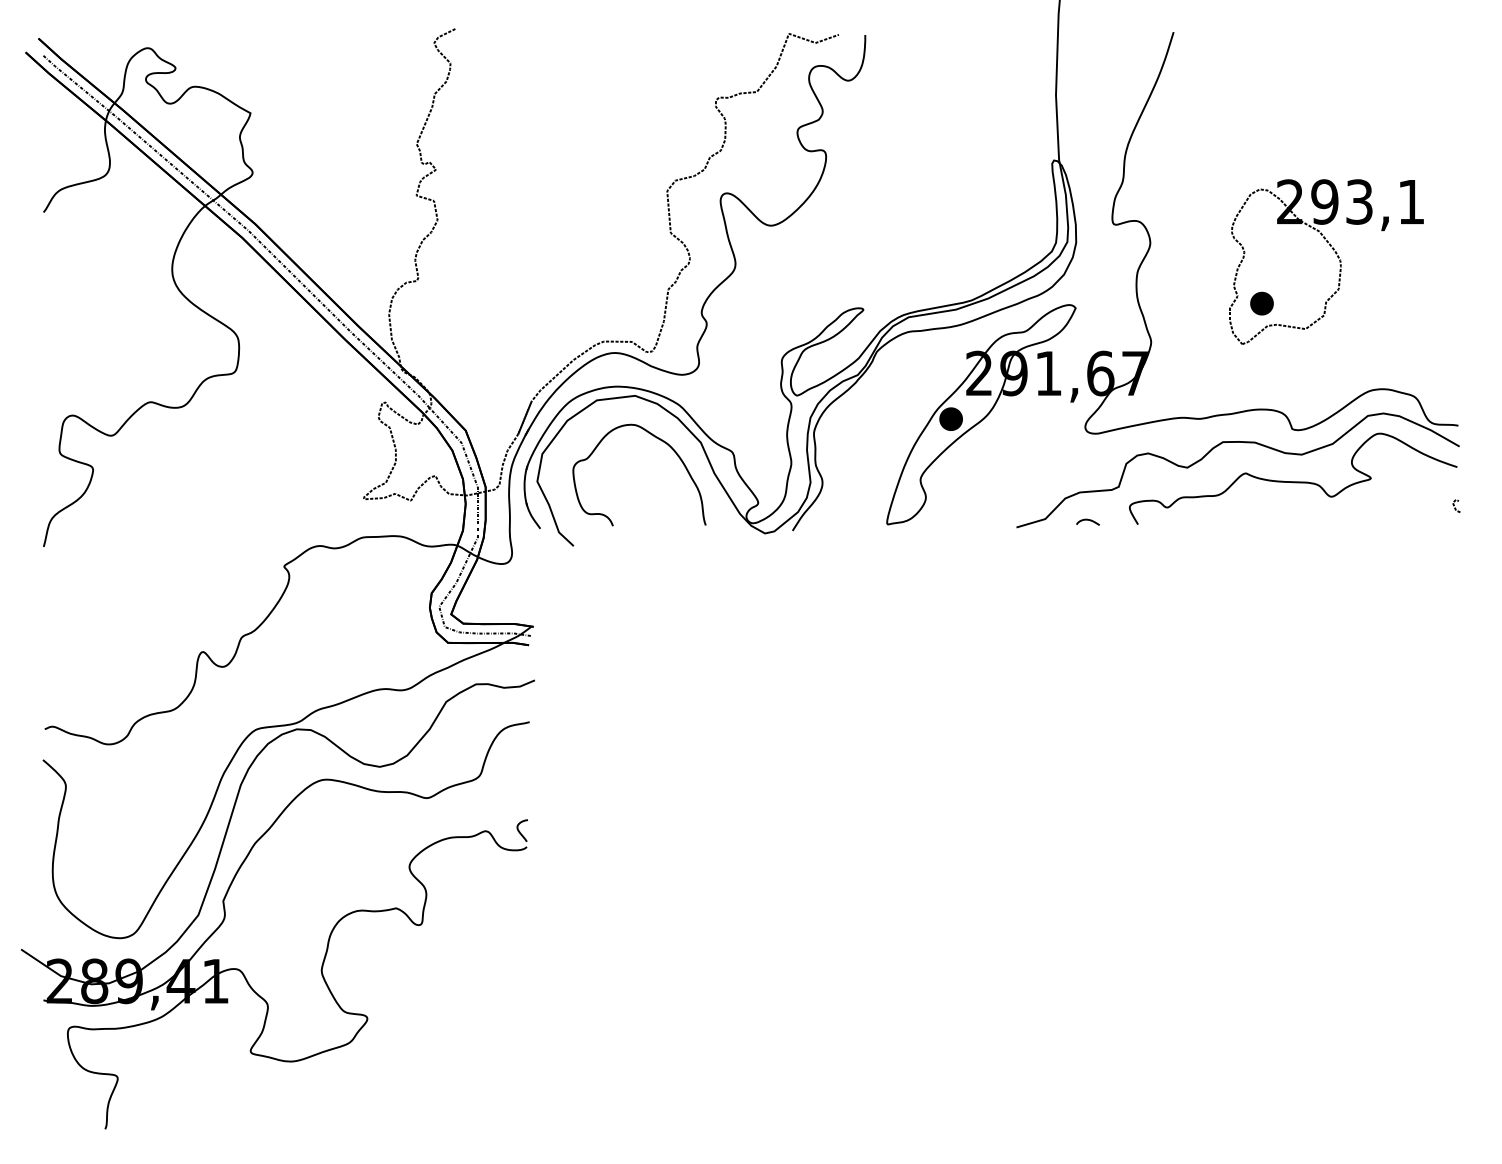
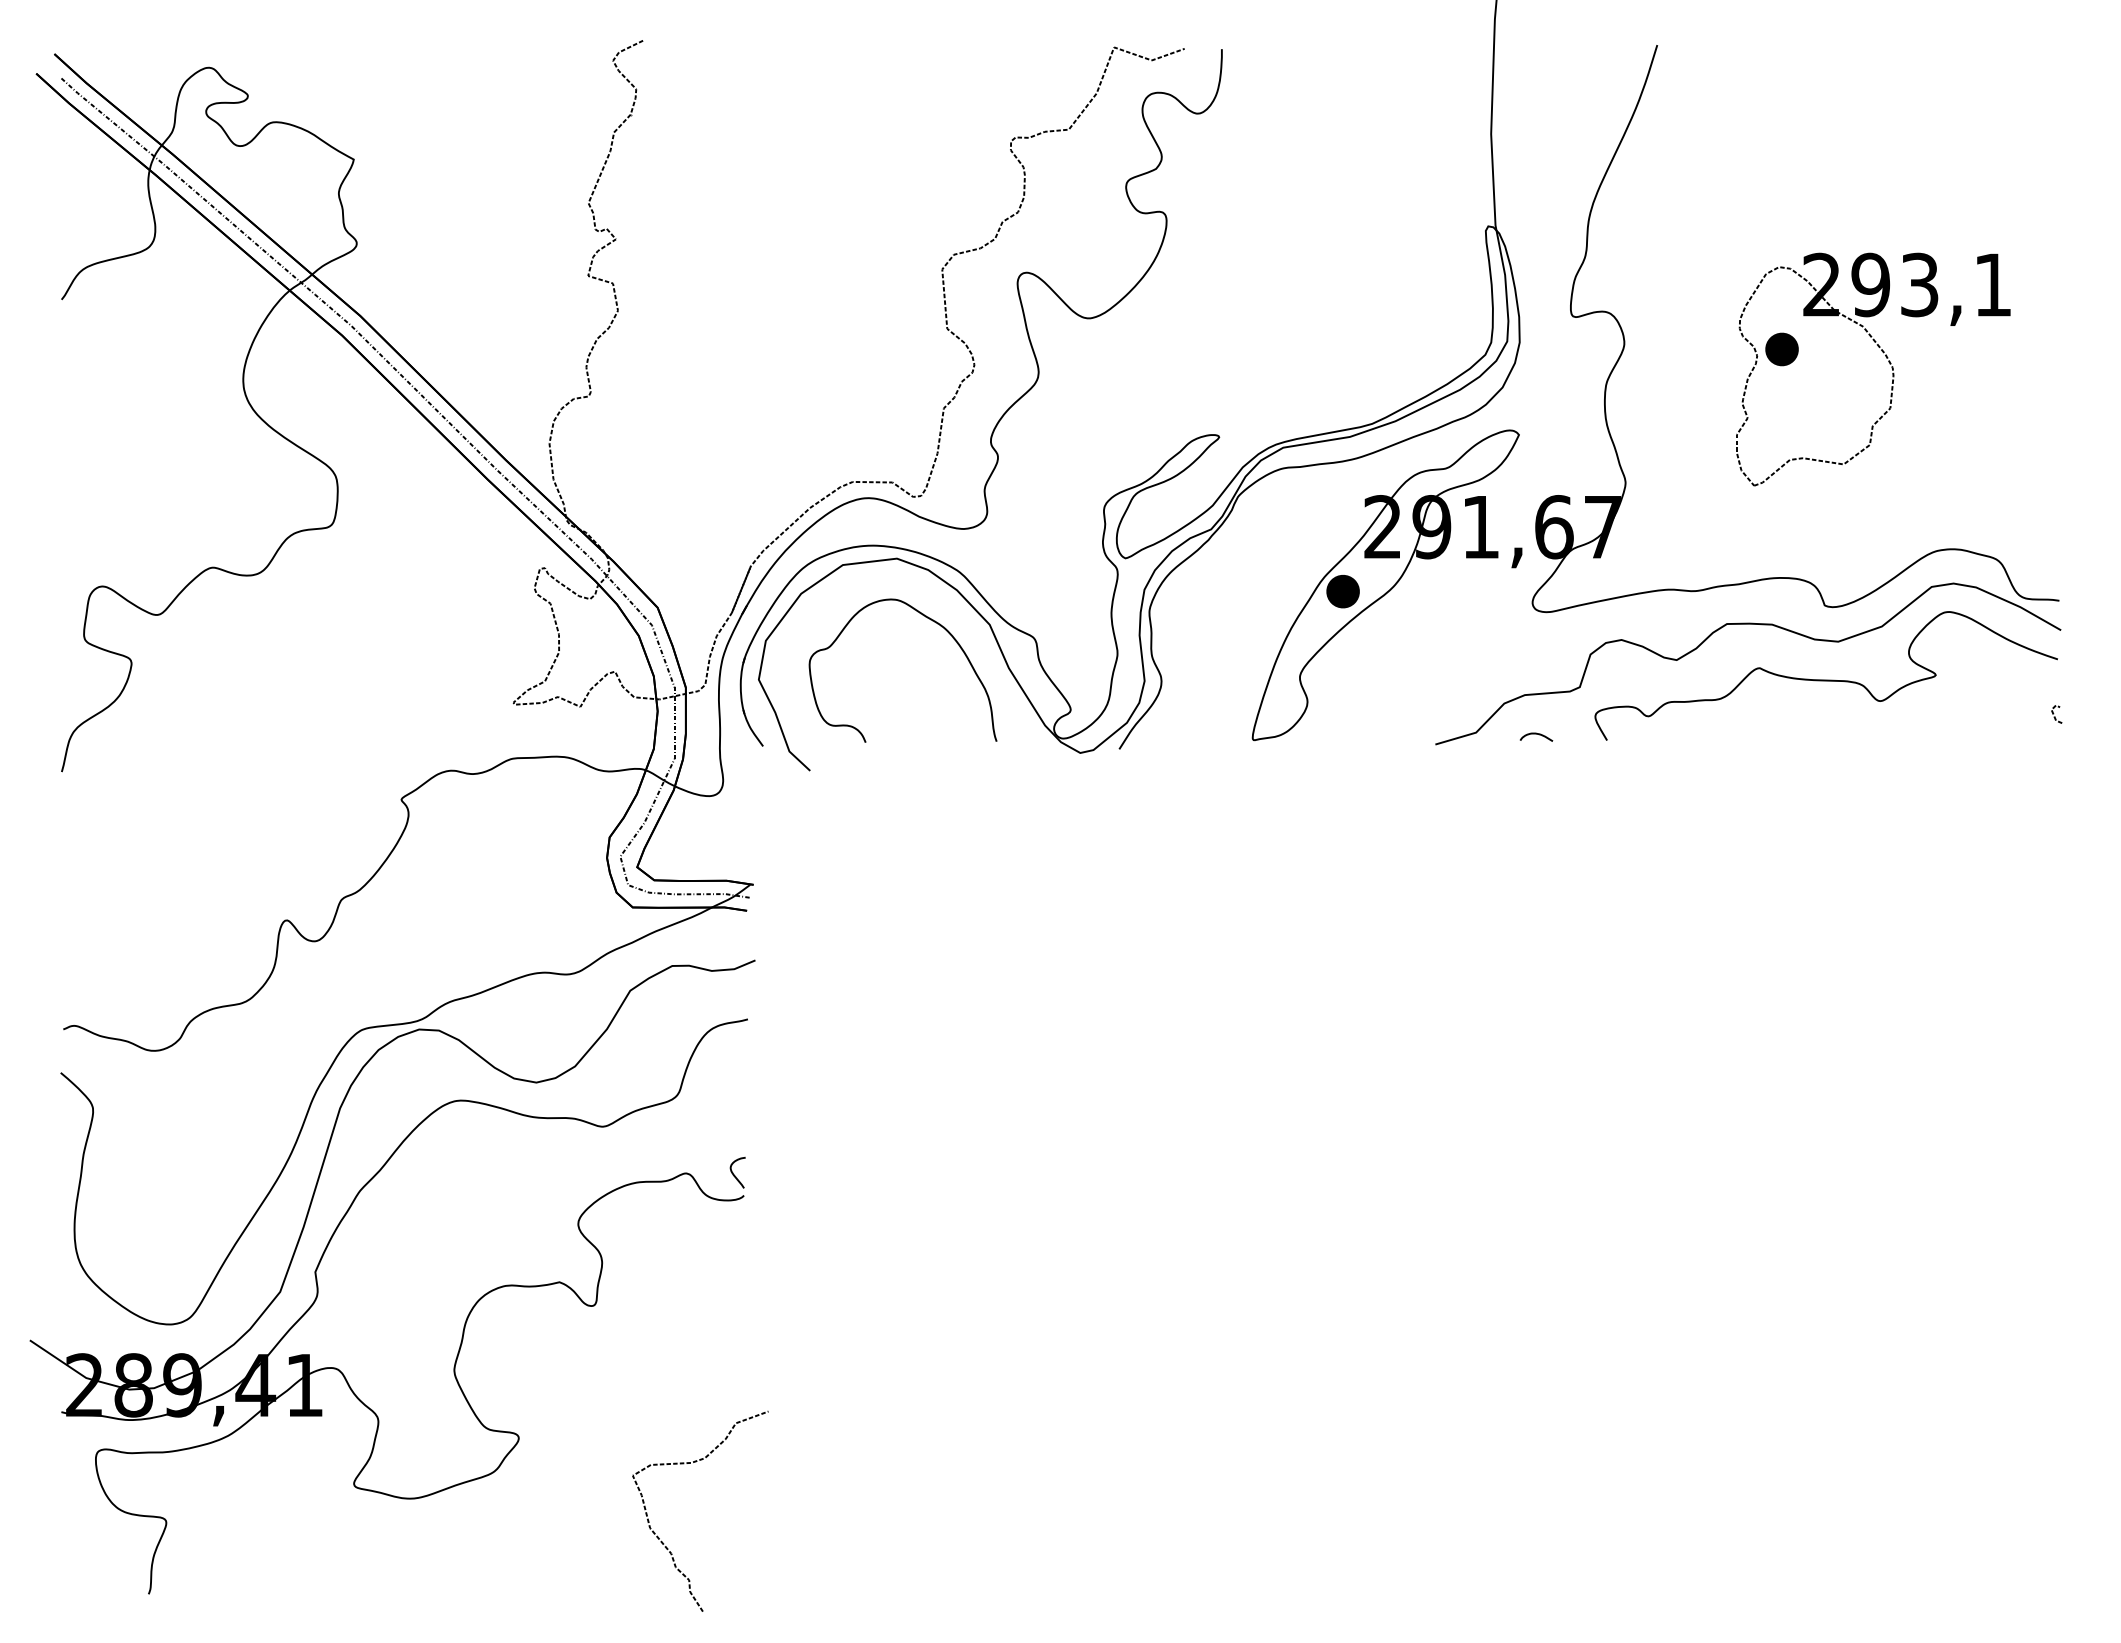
part: (1261, 303) -> (1781, 349), moved
curve: (488, 1036) -> (690, 1463), added

